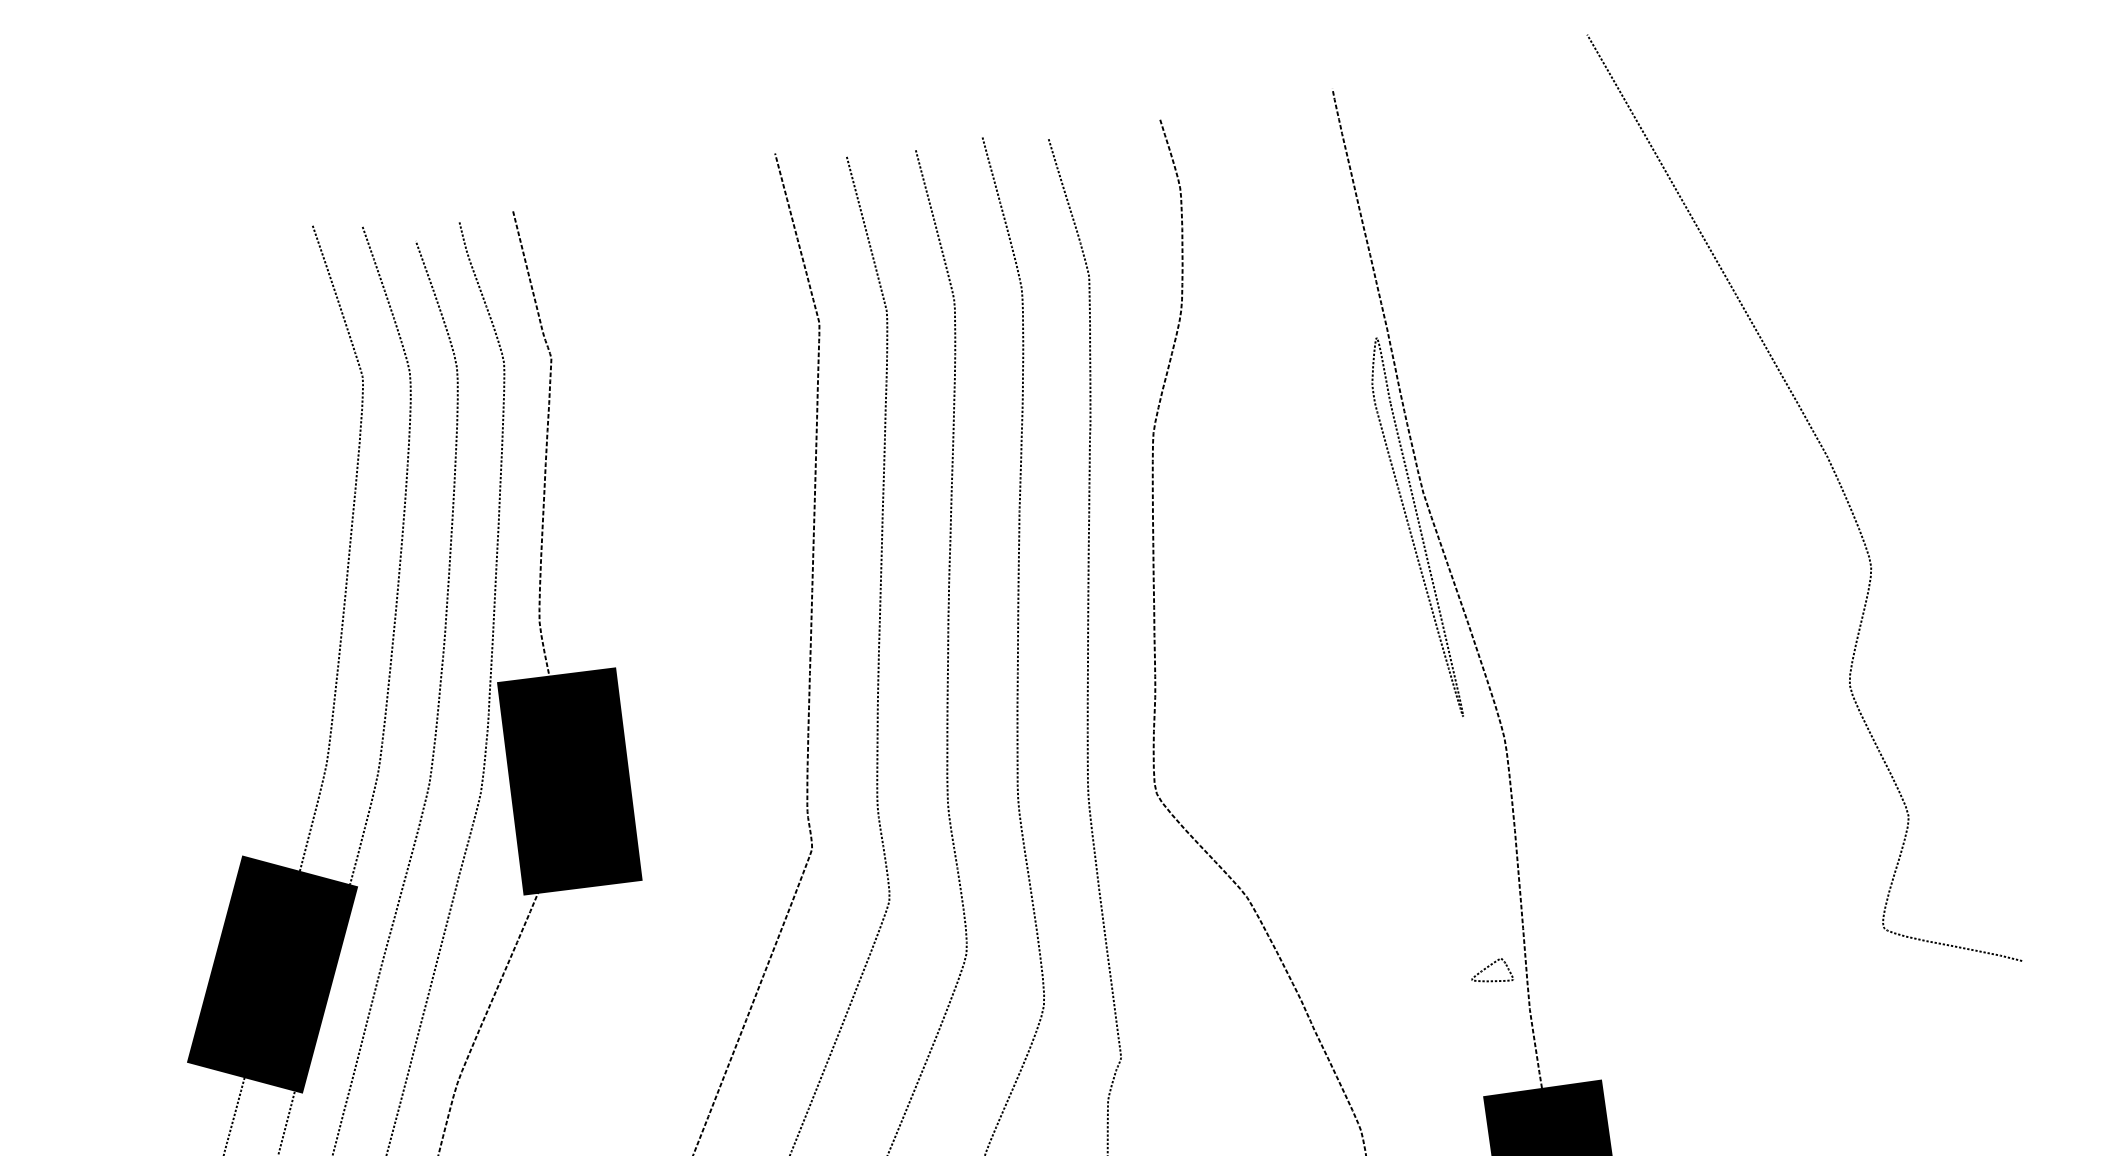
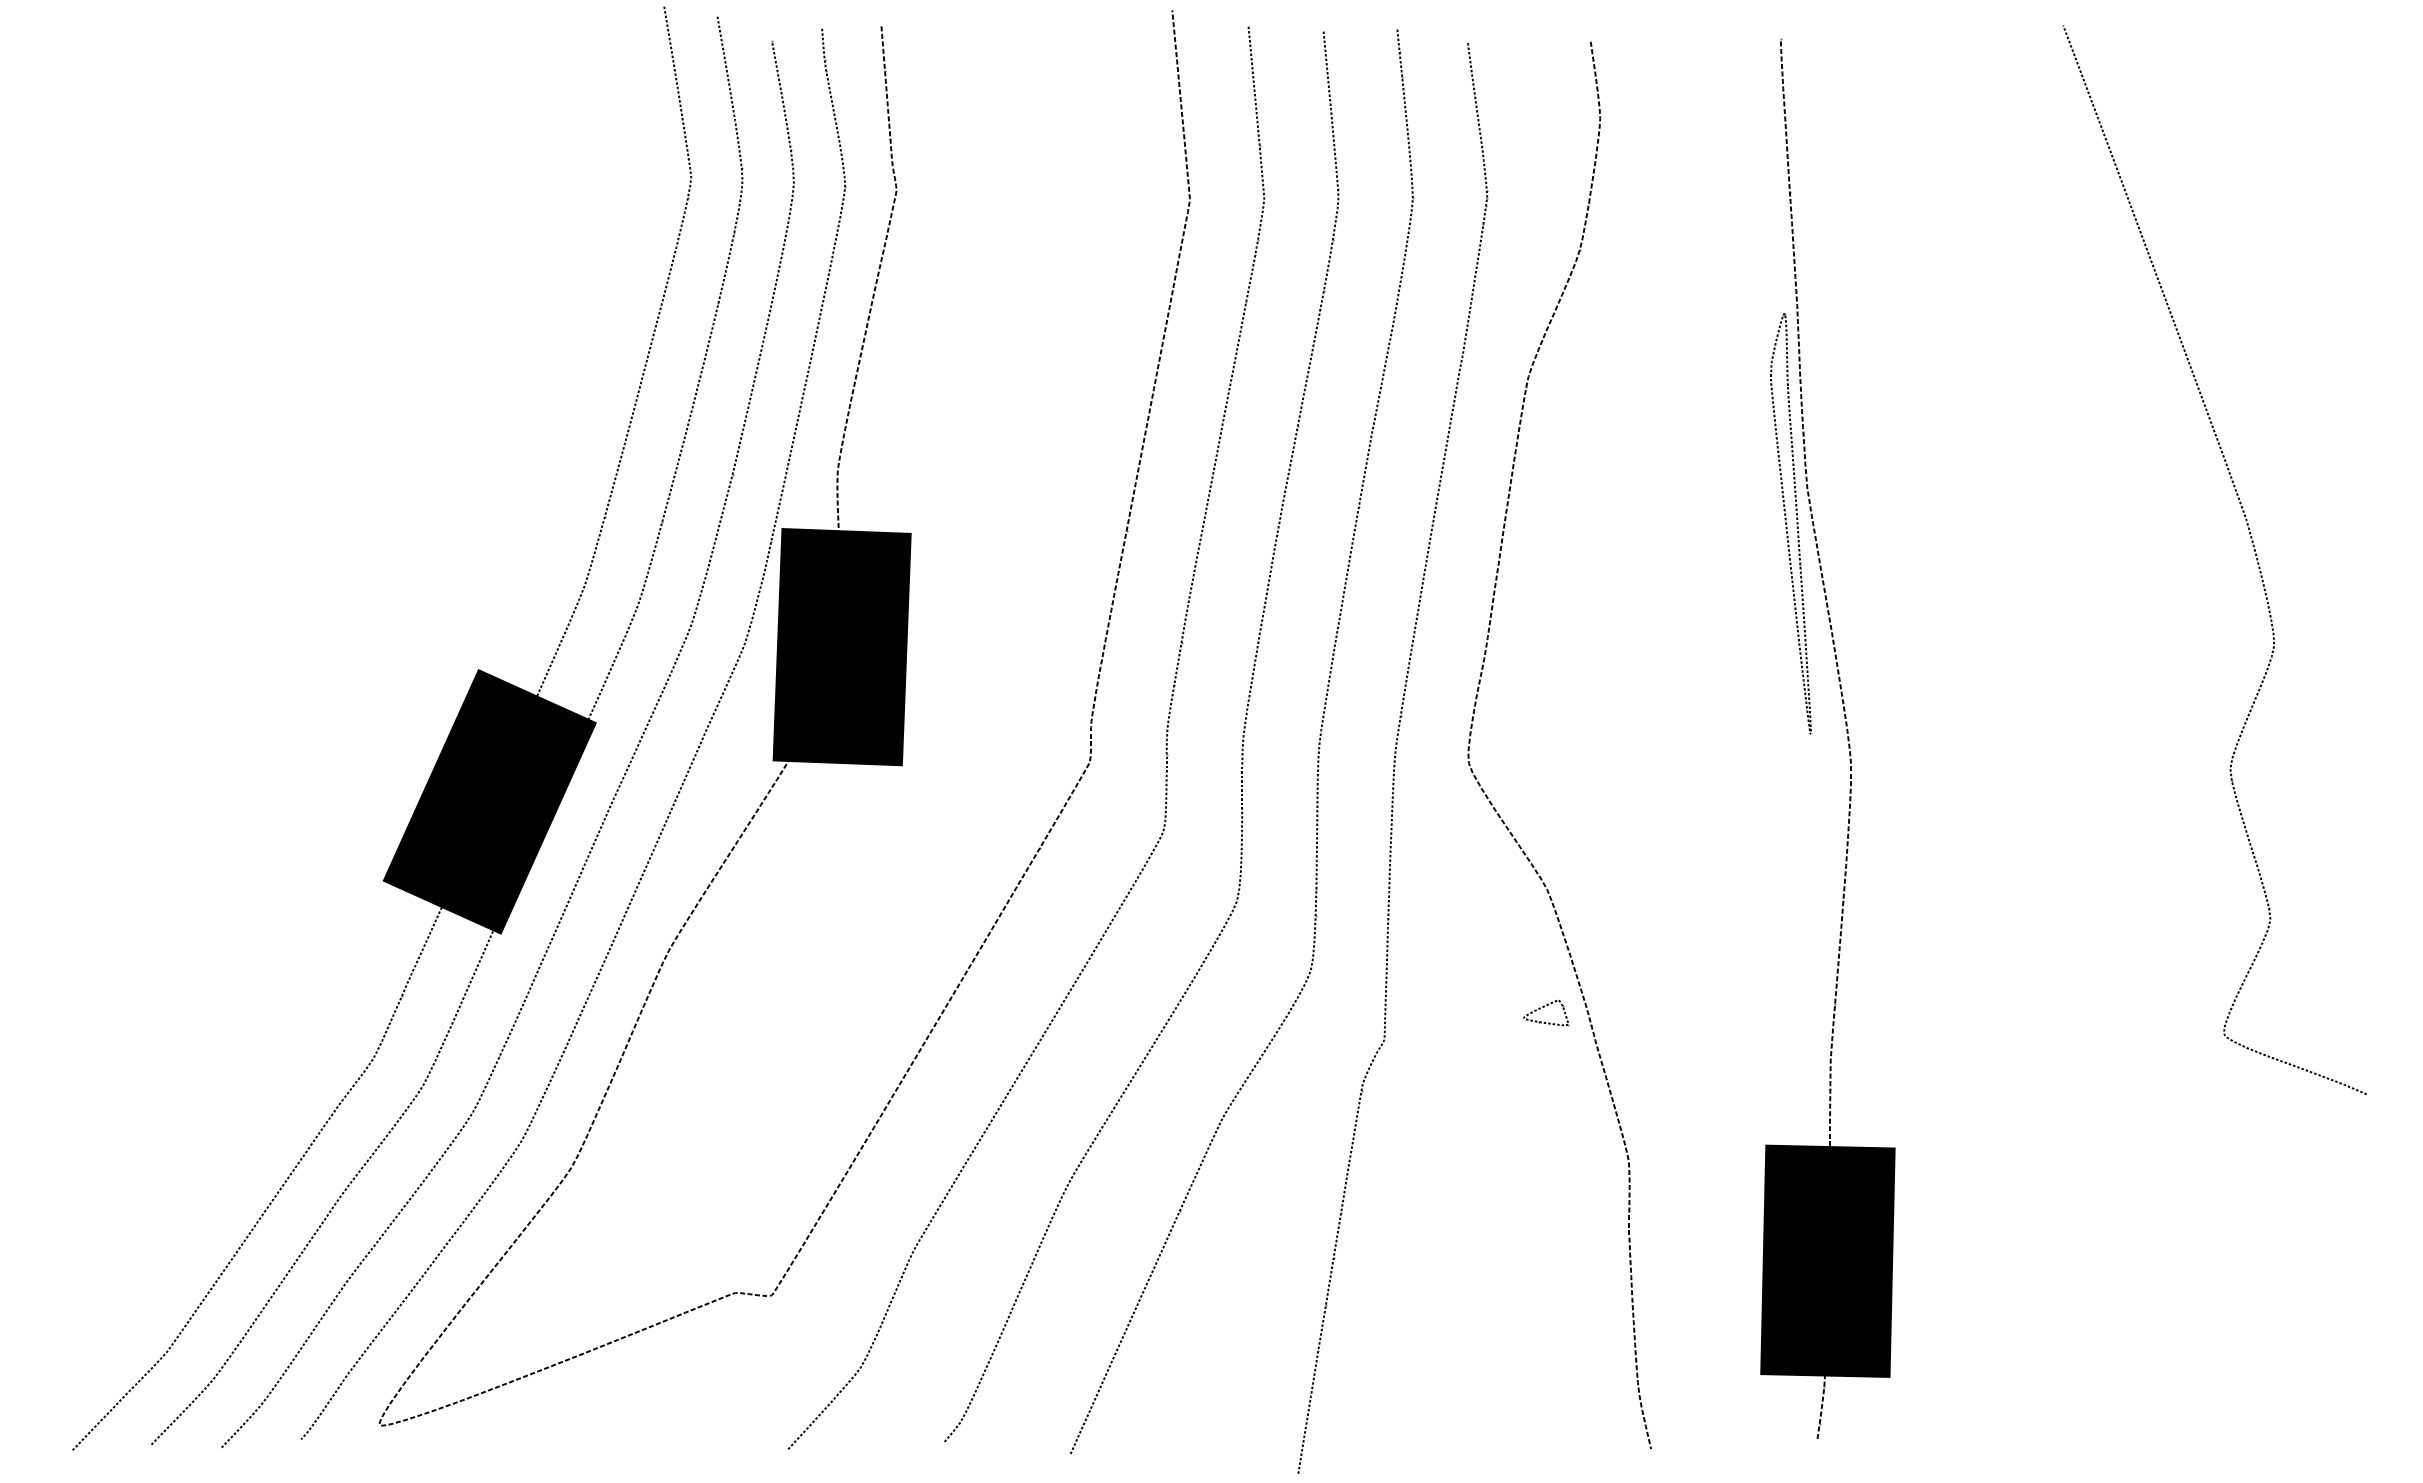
part: (1491, 971) -> (1546, 1012), moved

